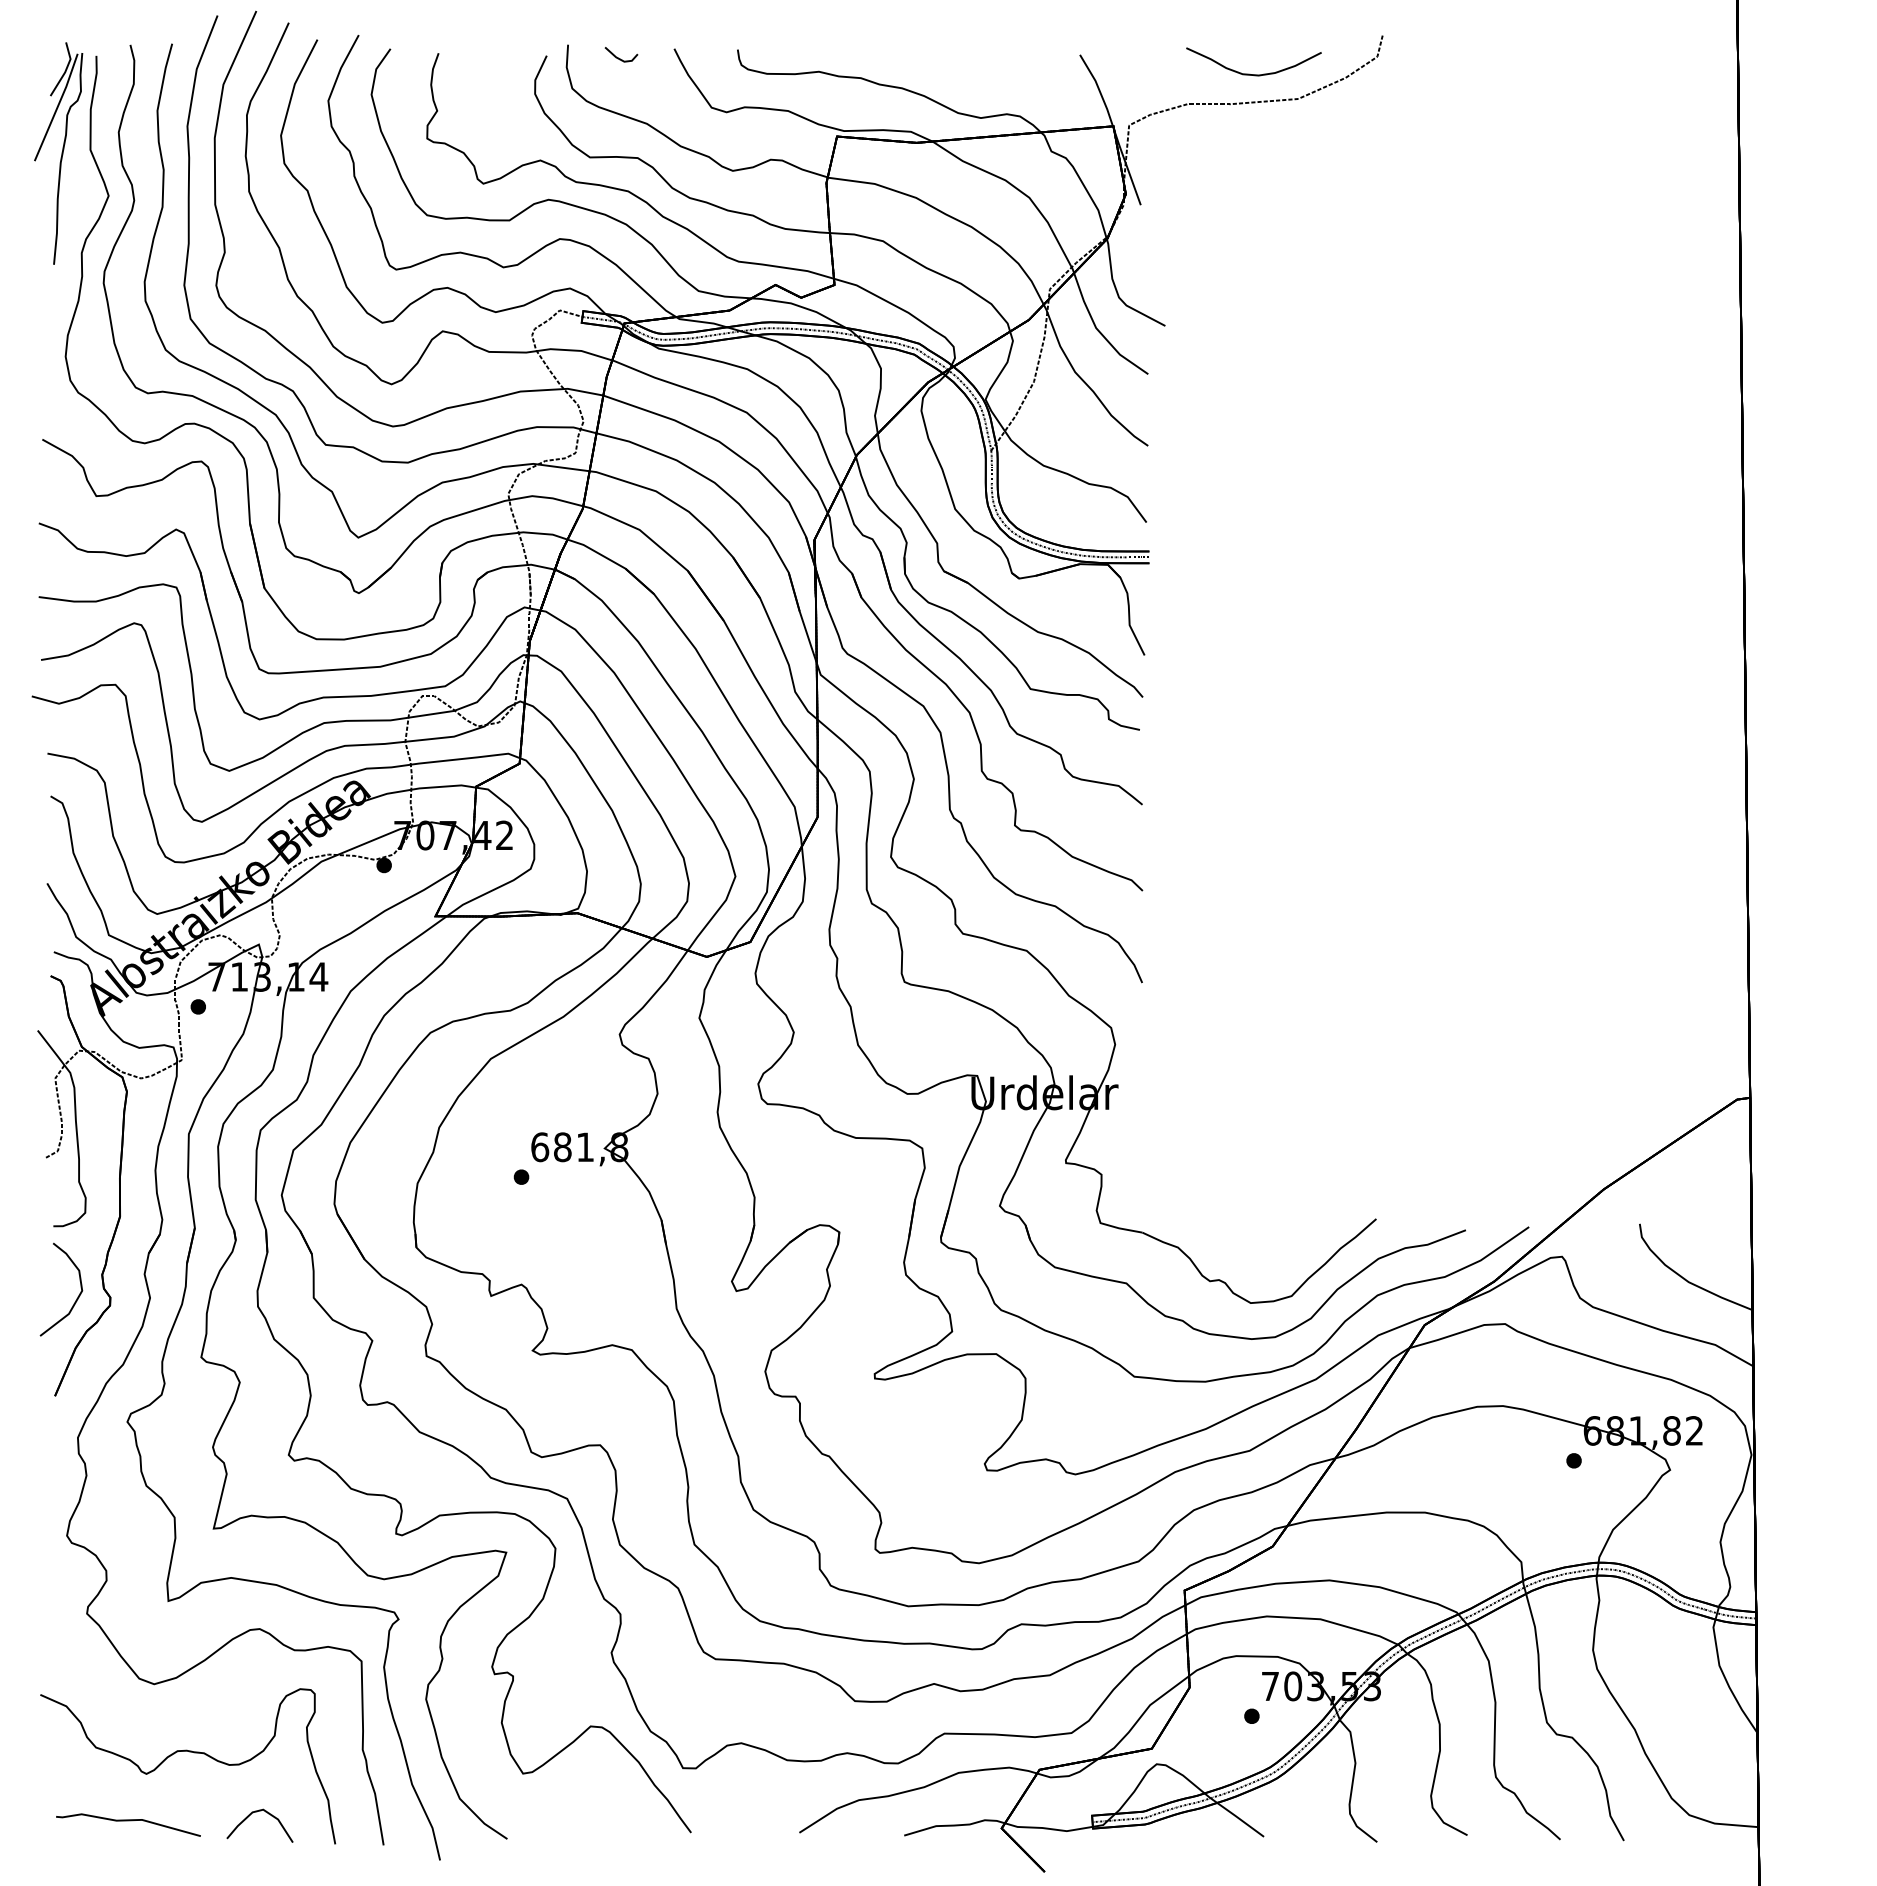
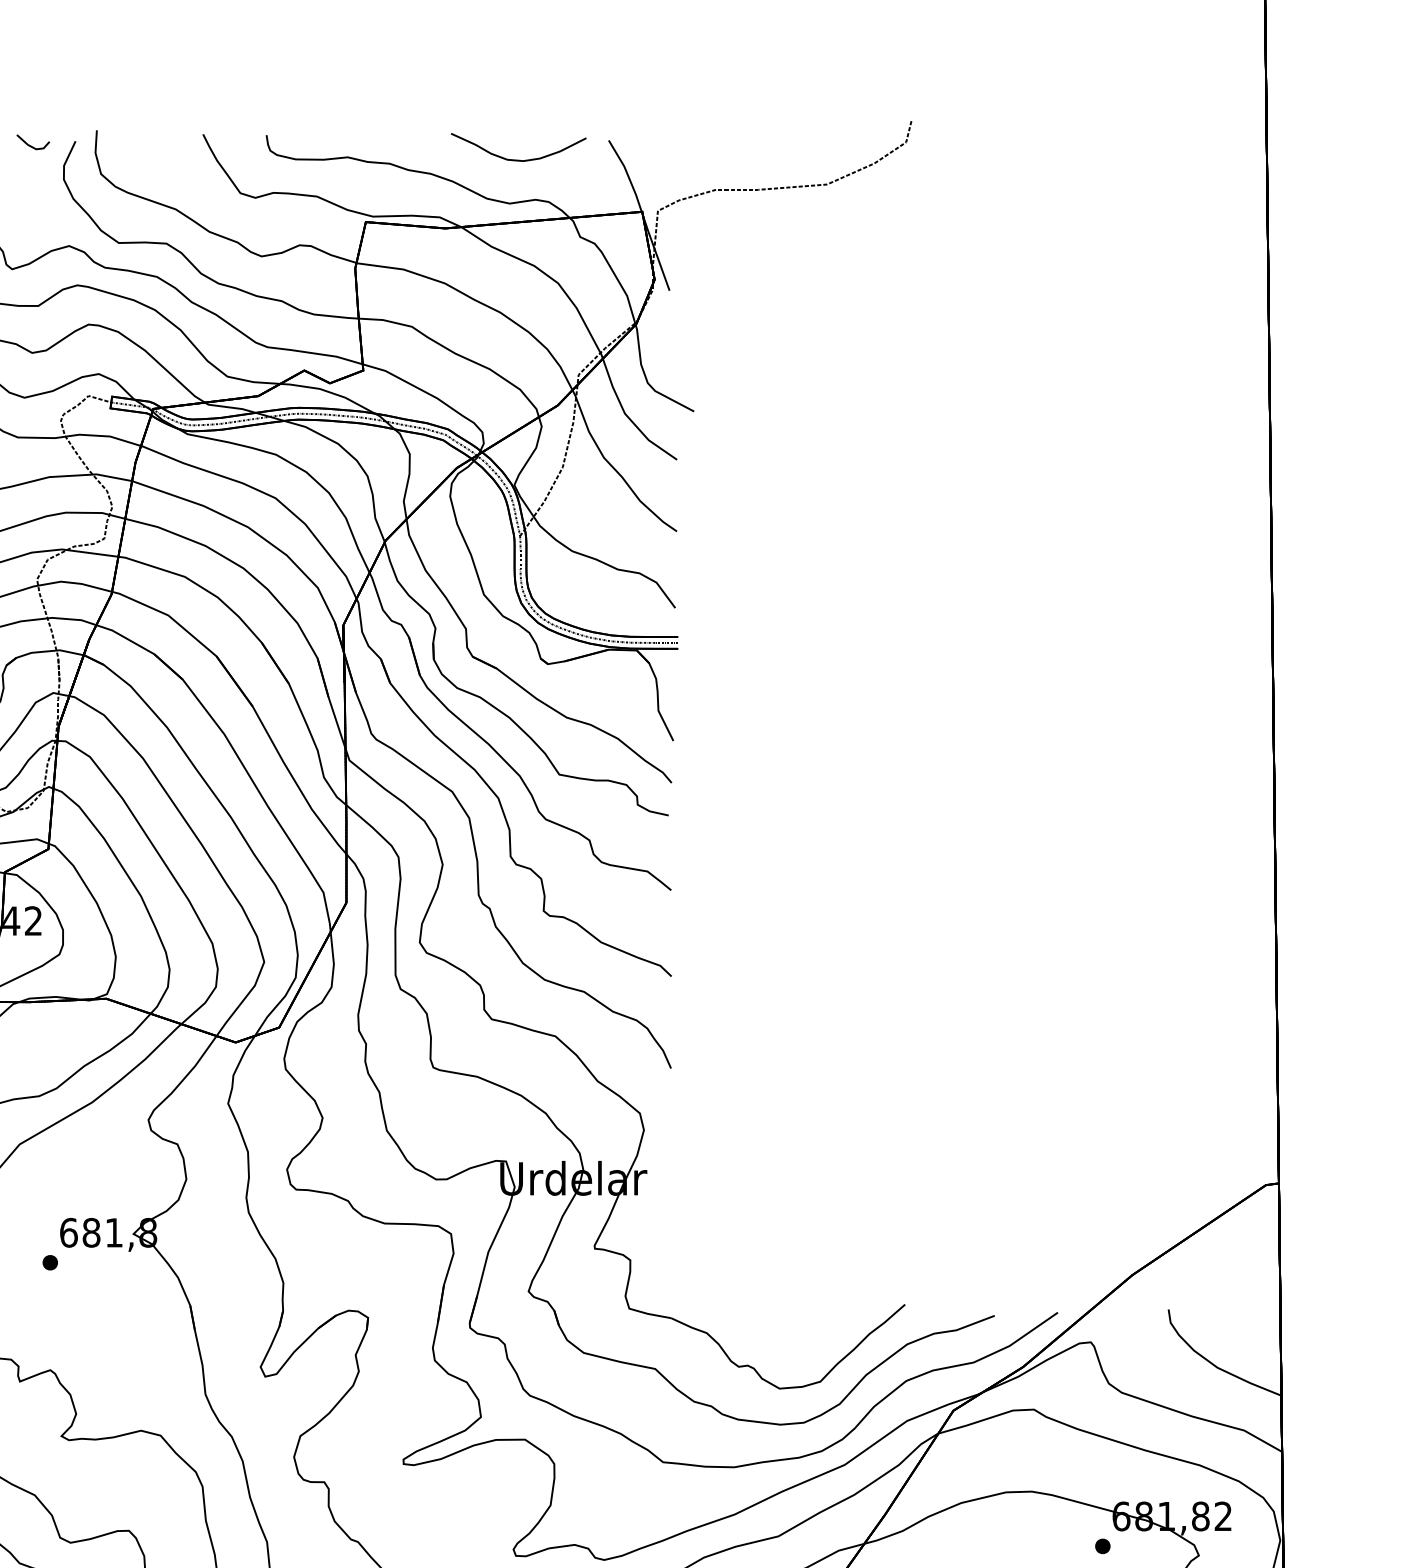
line: (620, 58) -> (32, 146), moved
curve: (1249, 73) -> (514, 159), moved

